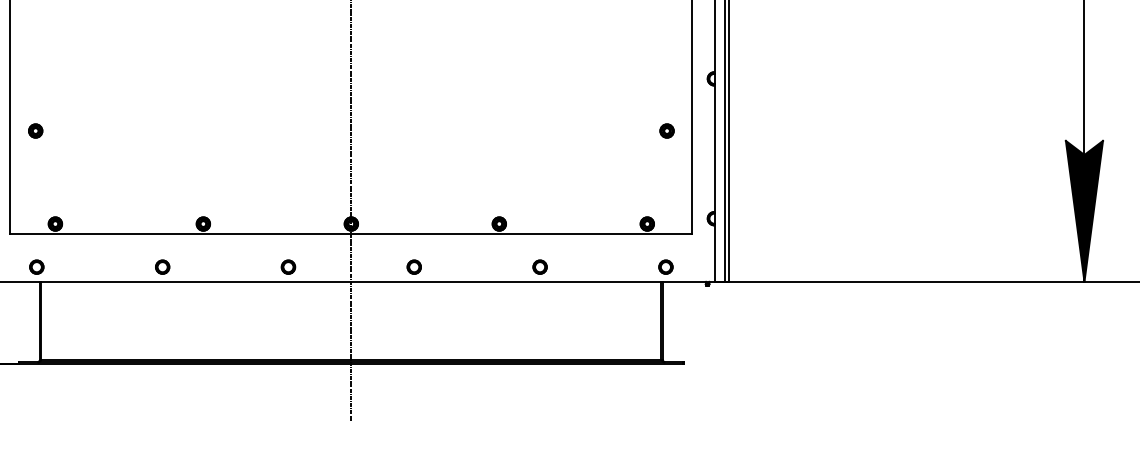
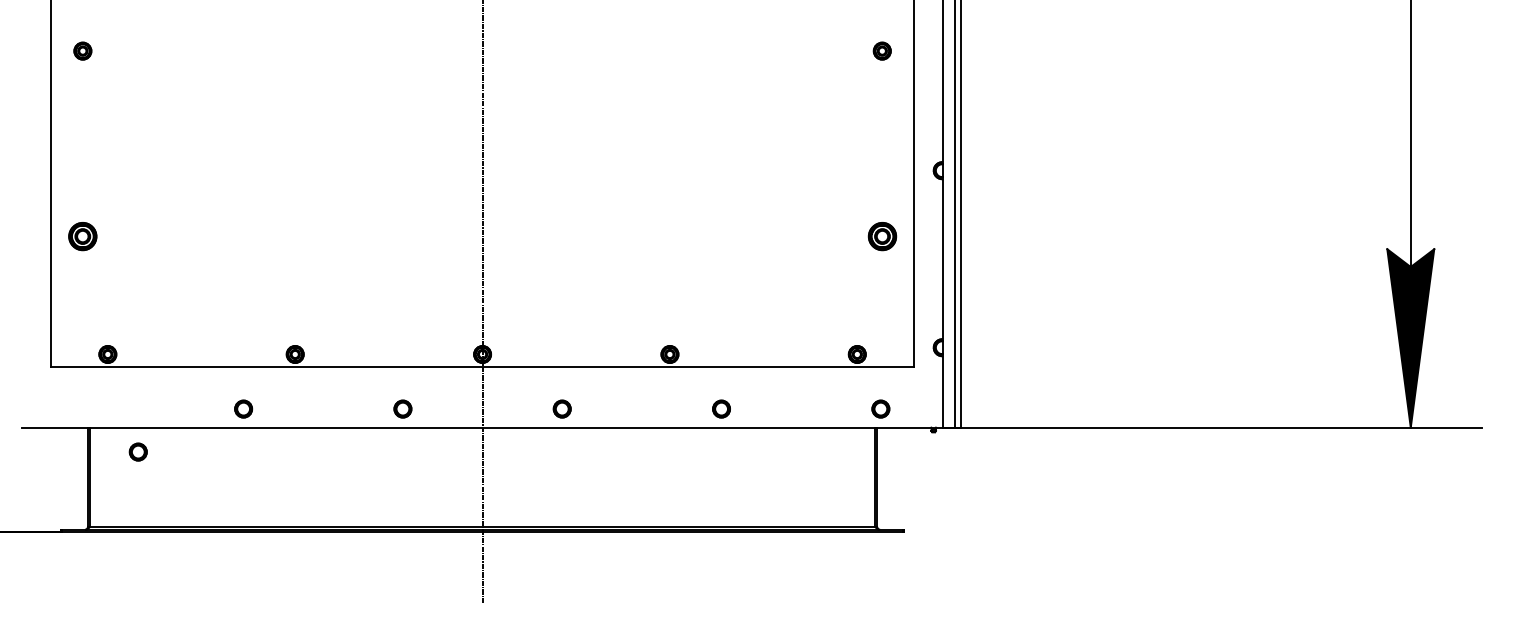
part: (35, 130) -> (82, 236), size x1.6
part: (666, 130) -> (881, 236), size x1.6
part: (36, 266) -> (137, 451), moved

